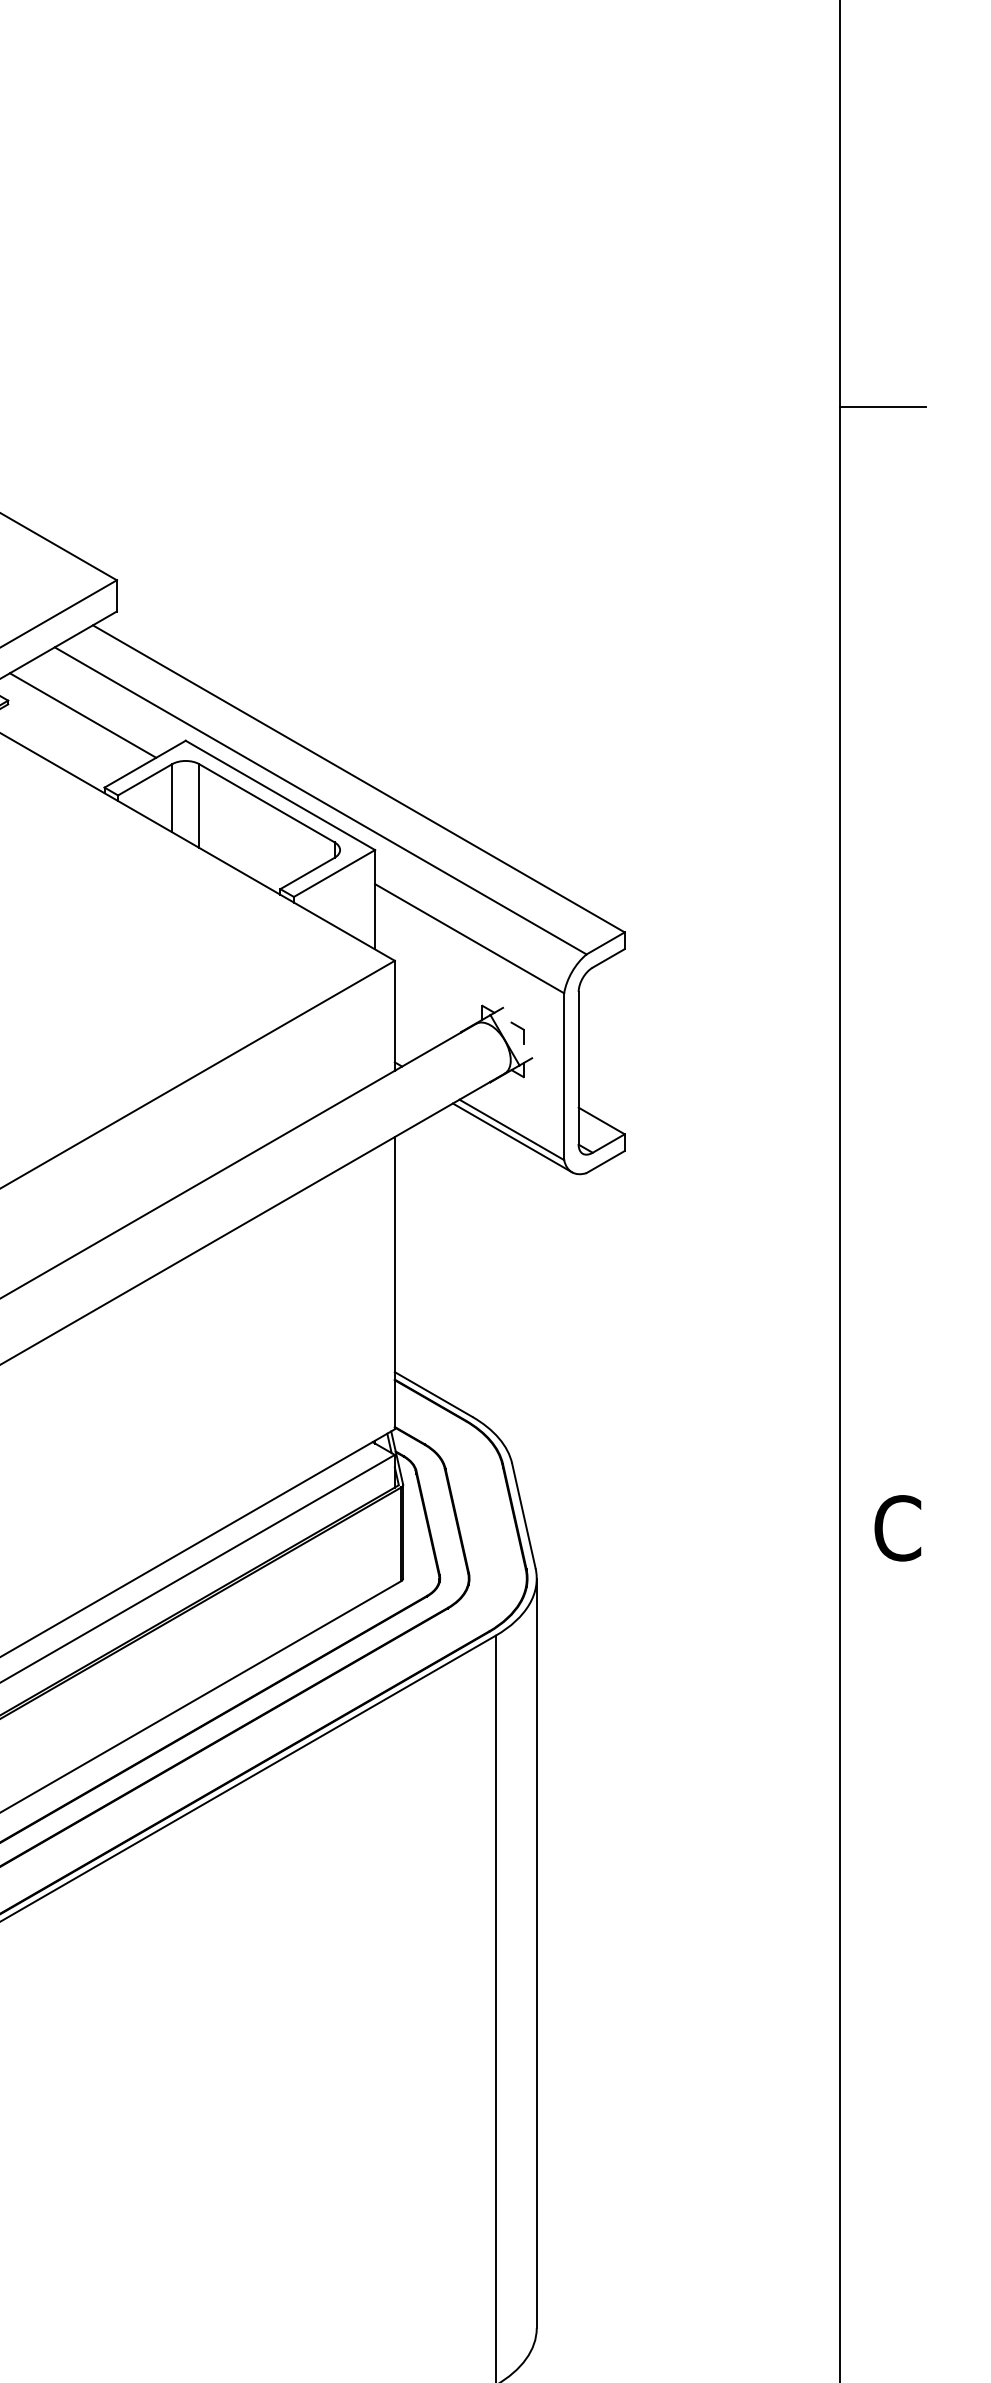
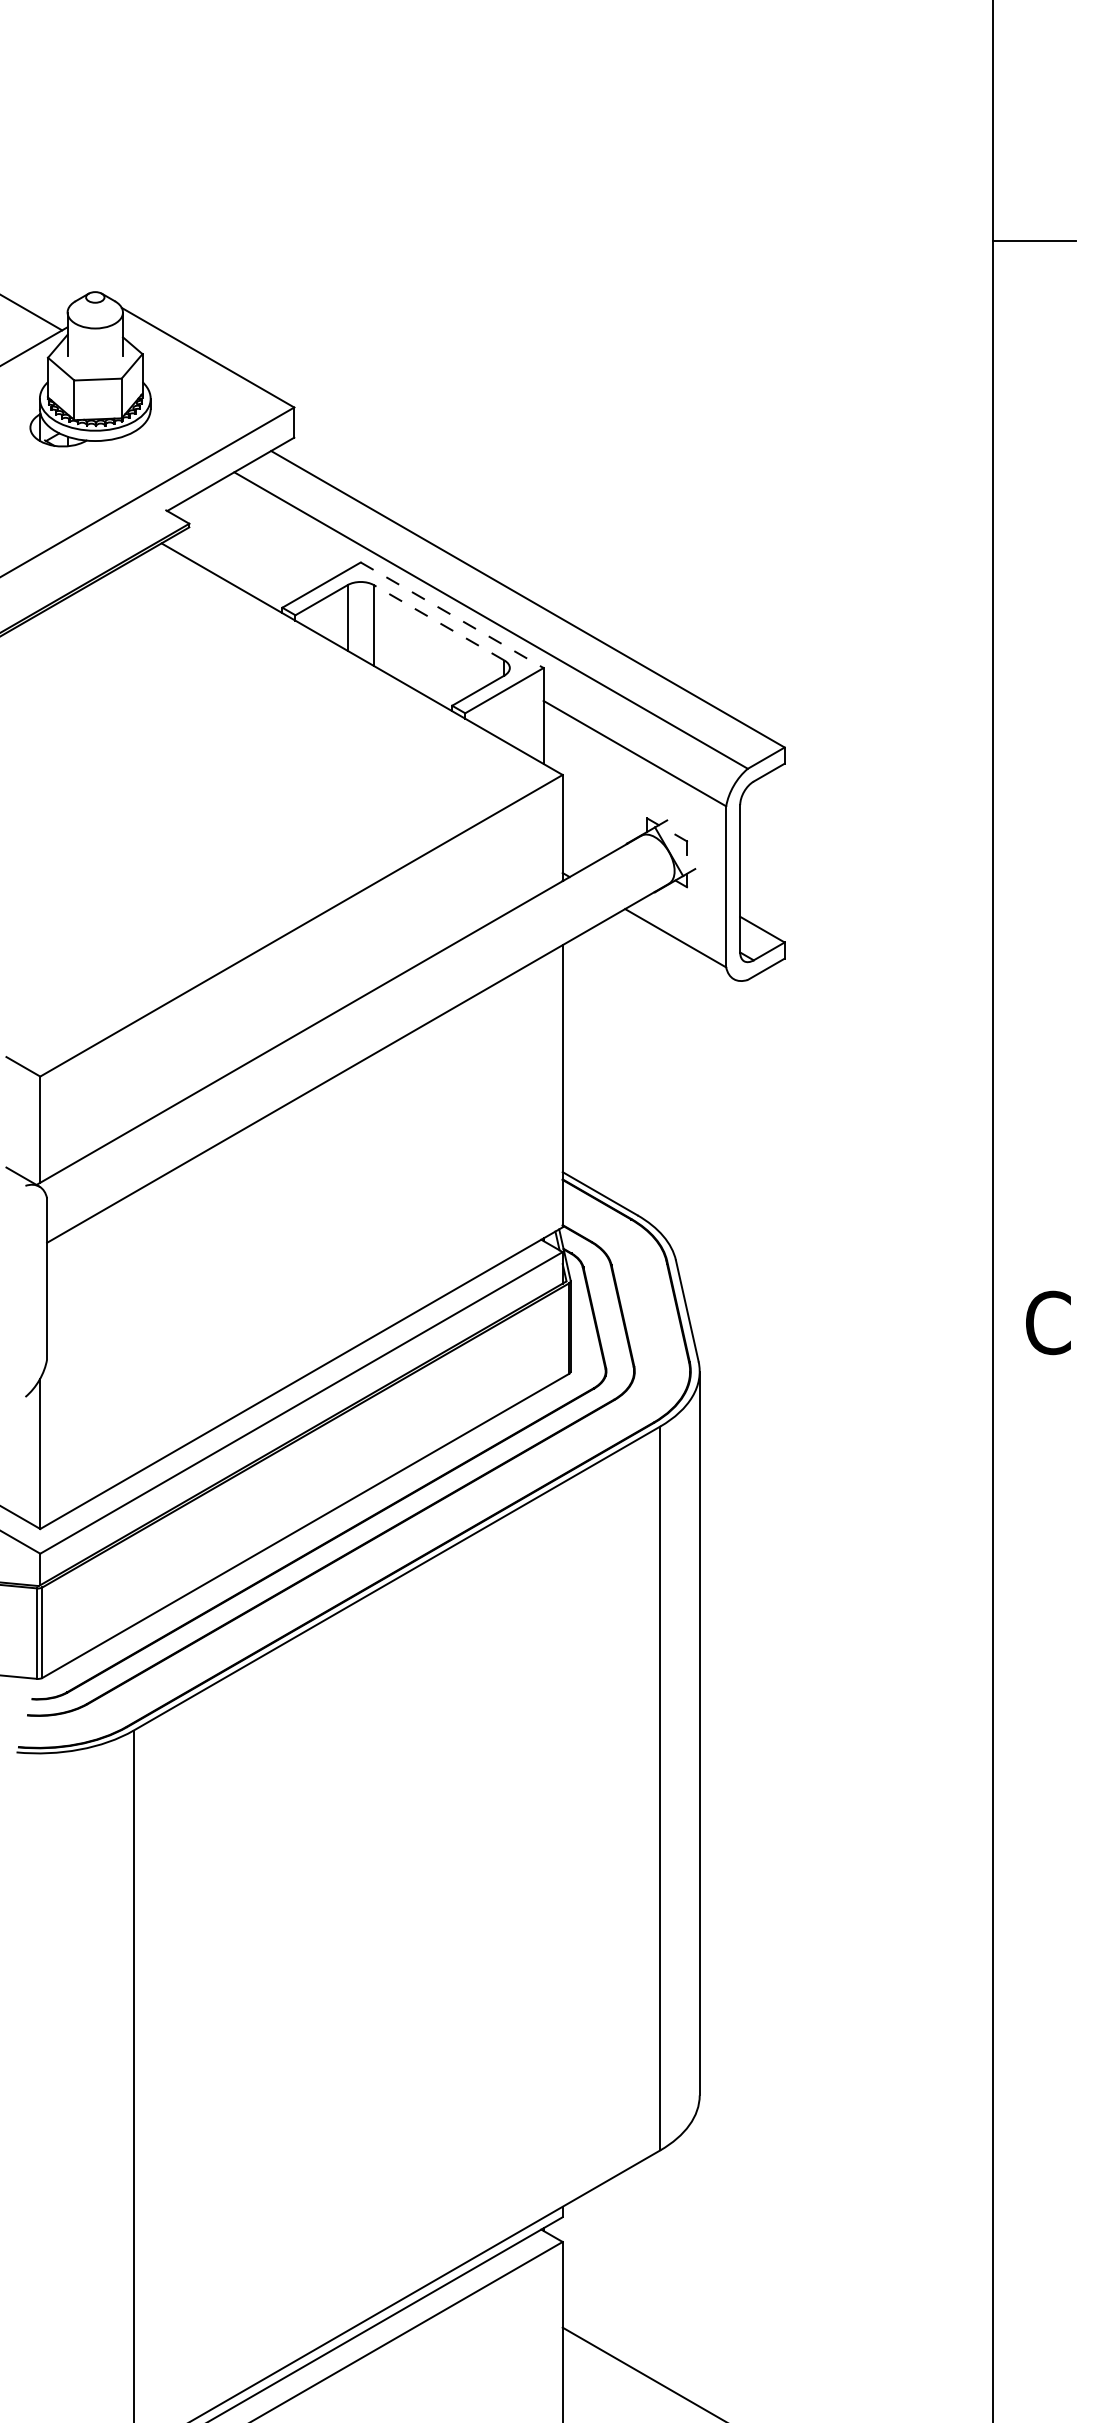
line: (82, 714) -> (261, 537), removed
line: (280, 795) -> (452, 615), solid -> dashed
line: (266, 802) -> (438, 622), solid -> dashed
line: (511, 1137) -> (675, 945), removed

